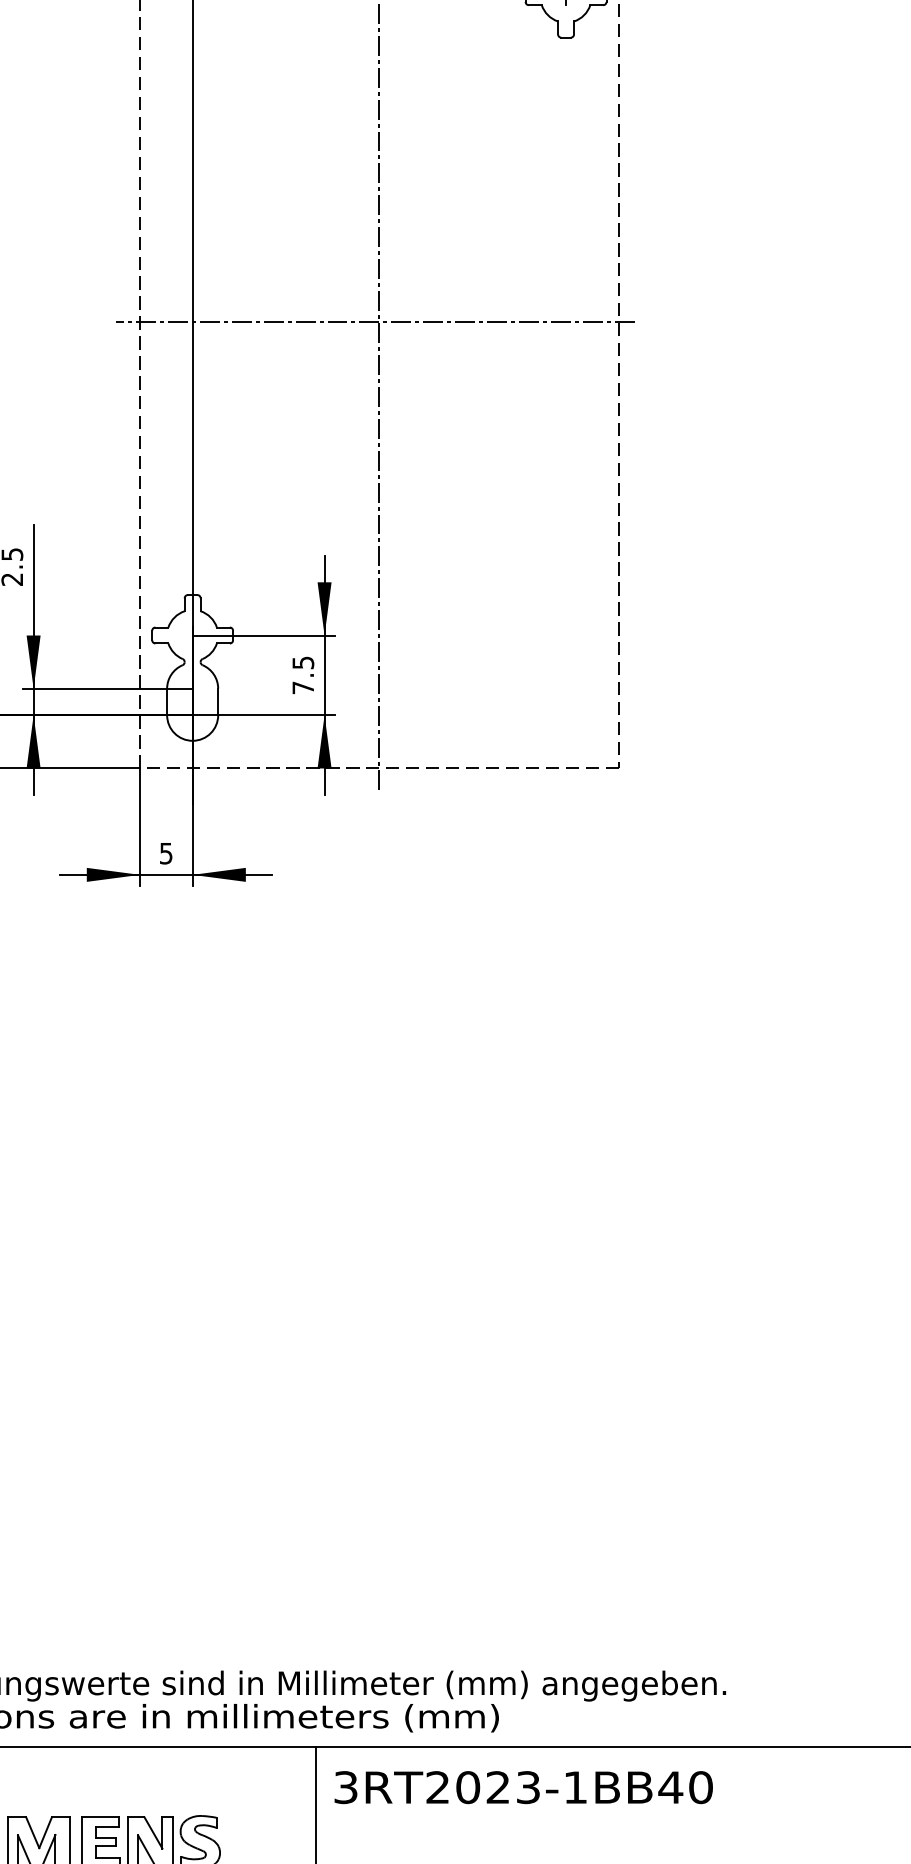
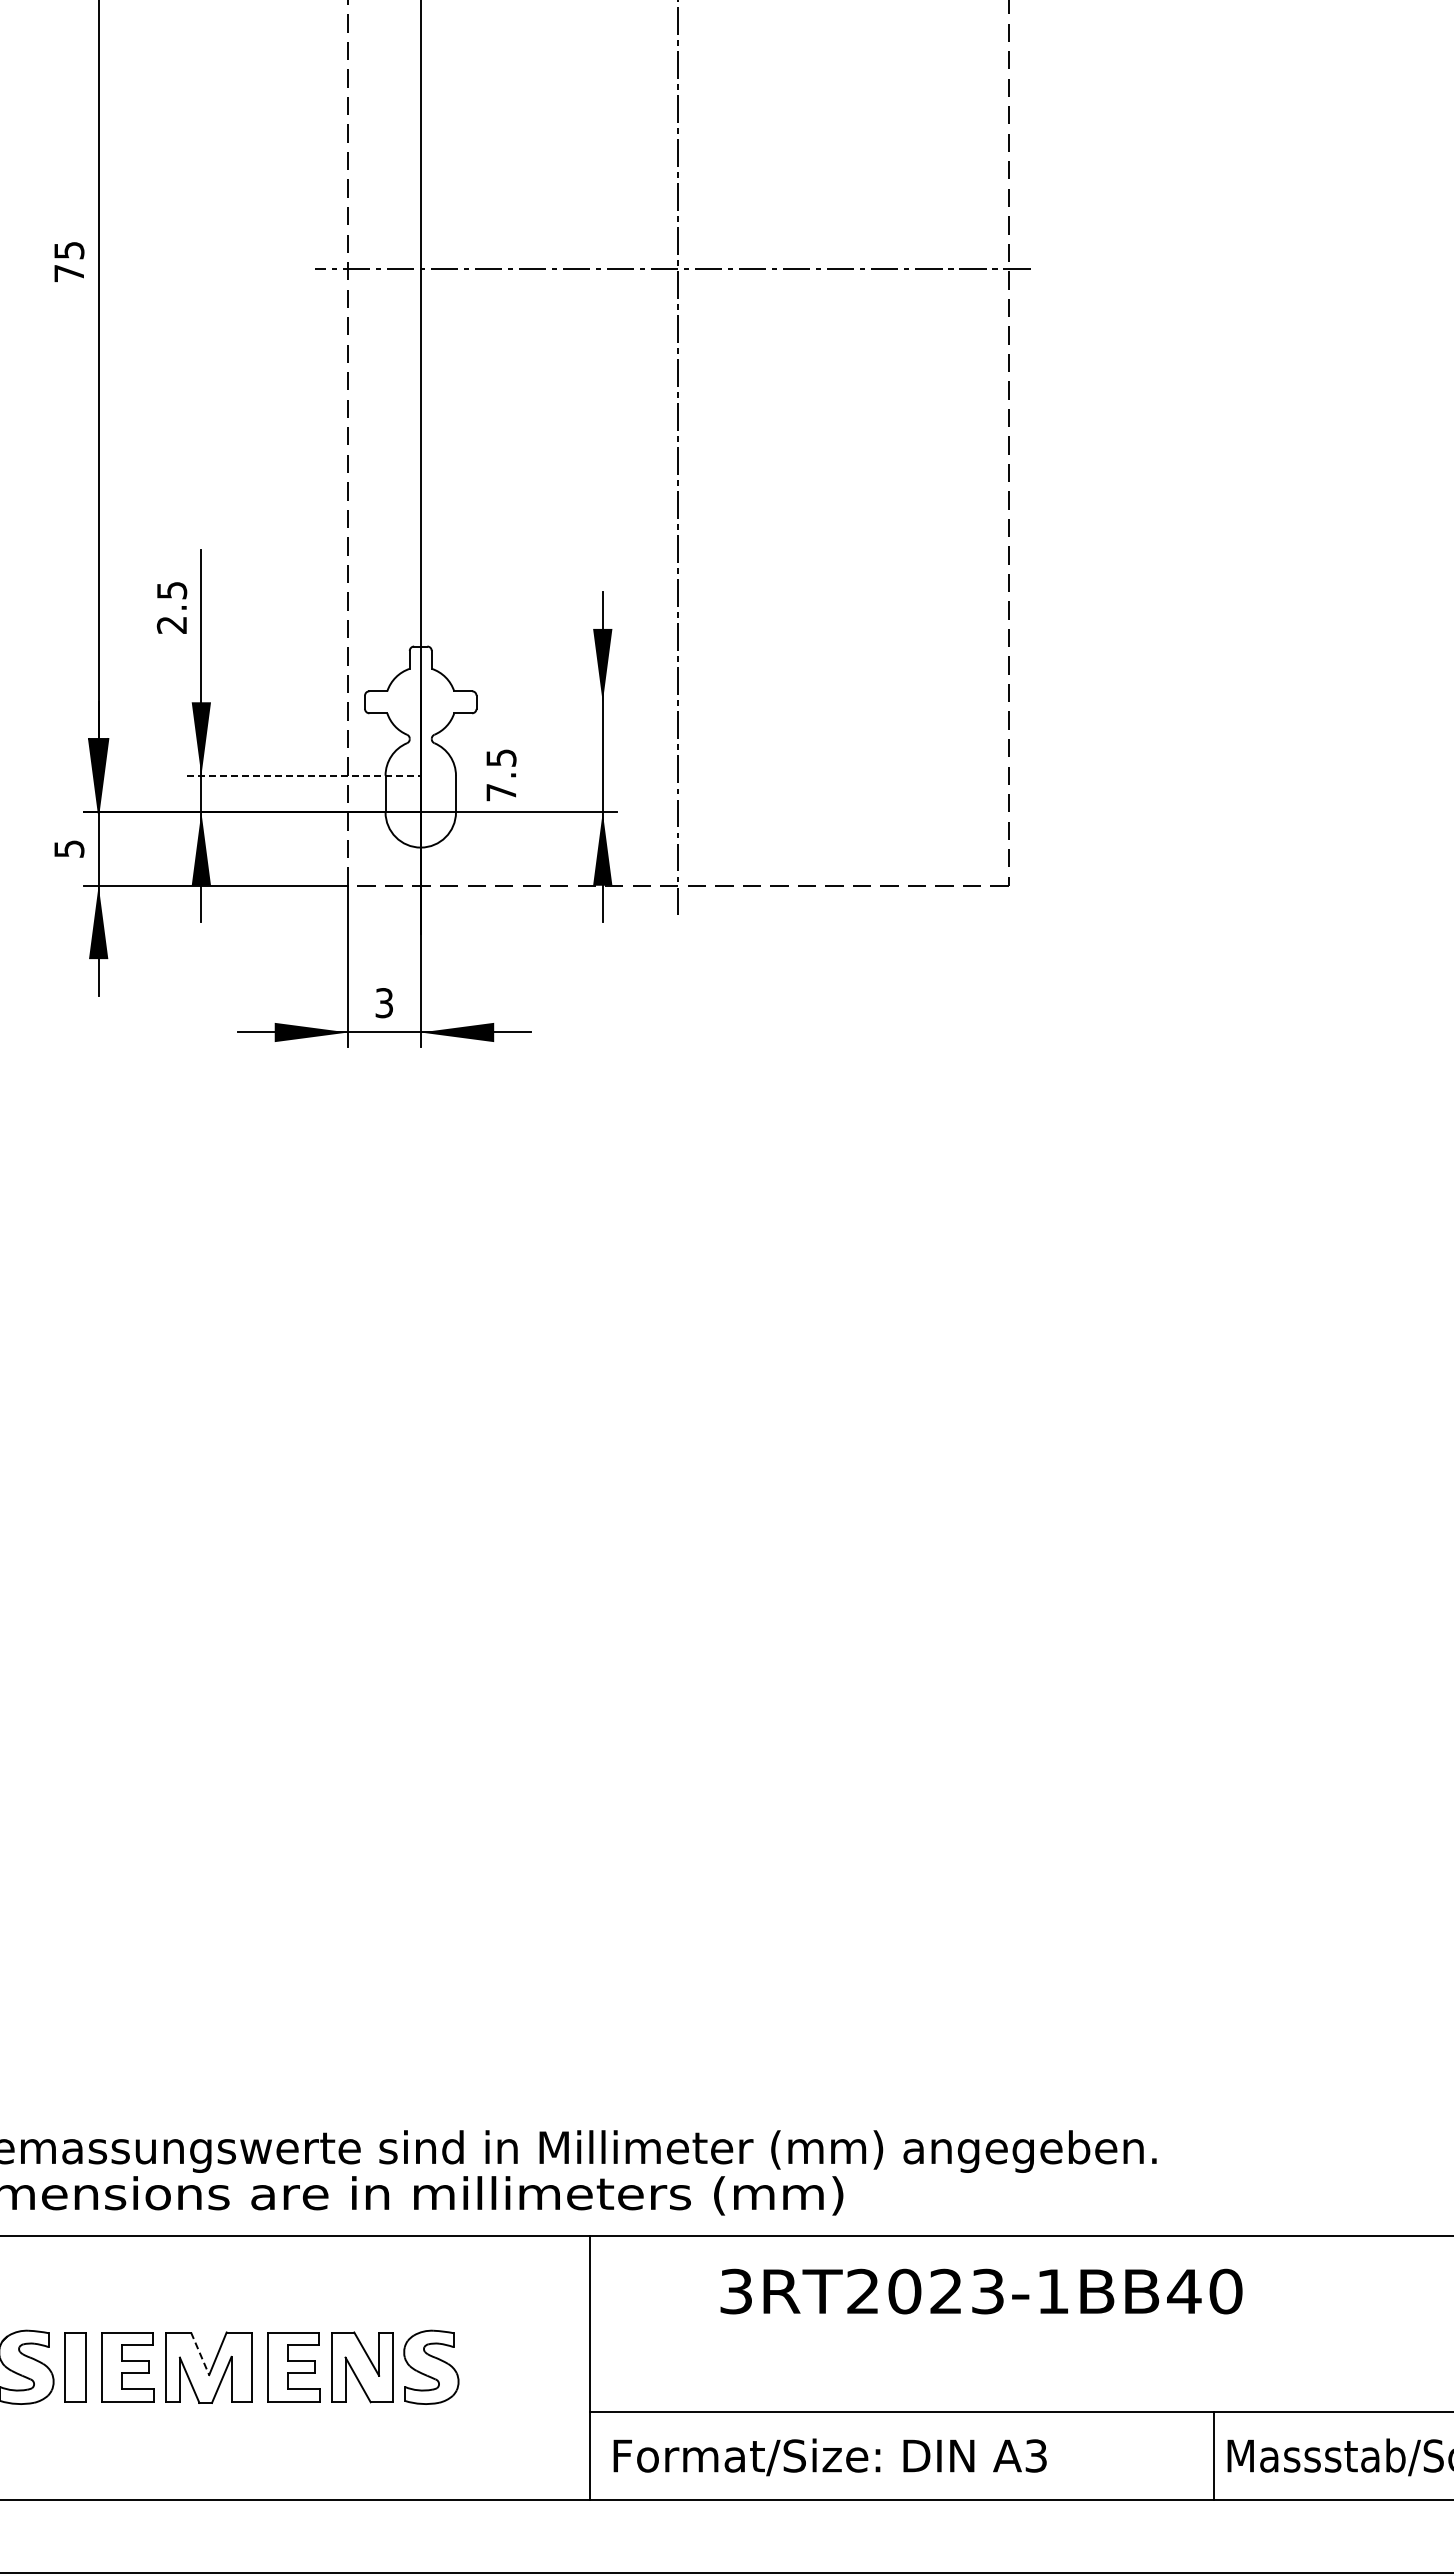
line: (263, 635) -> (518, 702), removed
text: (303, 675) -> (501, 775), moved
line: (108, 688) -> (304, 775), solid -> dashed
text: (166, 853) -> (384, 1002), 5 -> 3
text: (523, 1787) -> (981, 2291), moved
line: (32, 1833) -> (200, 2354), solid -> dashed

